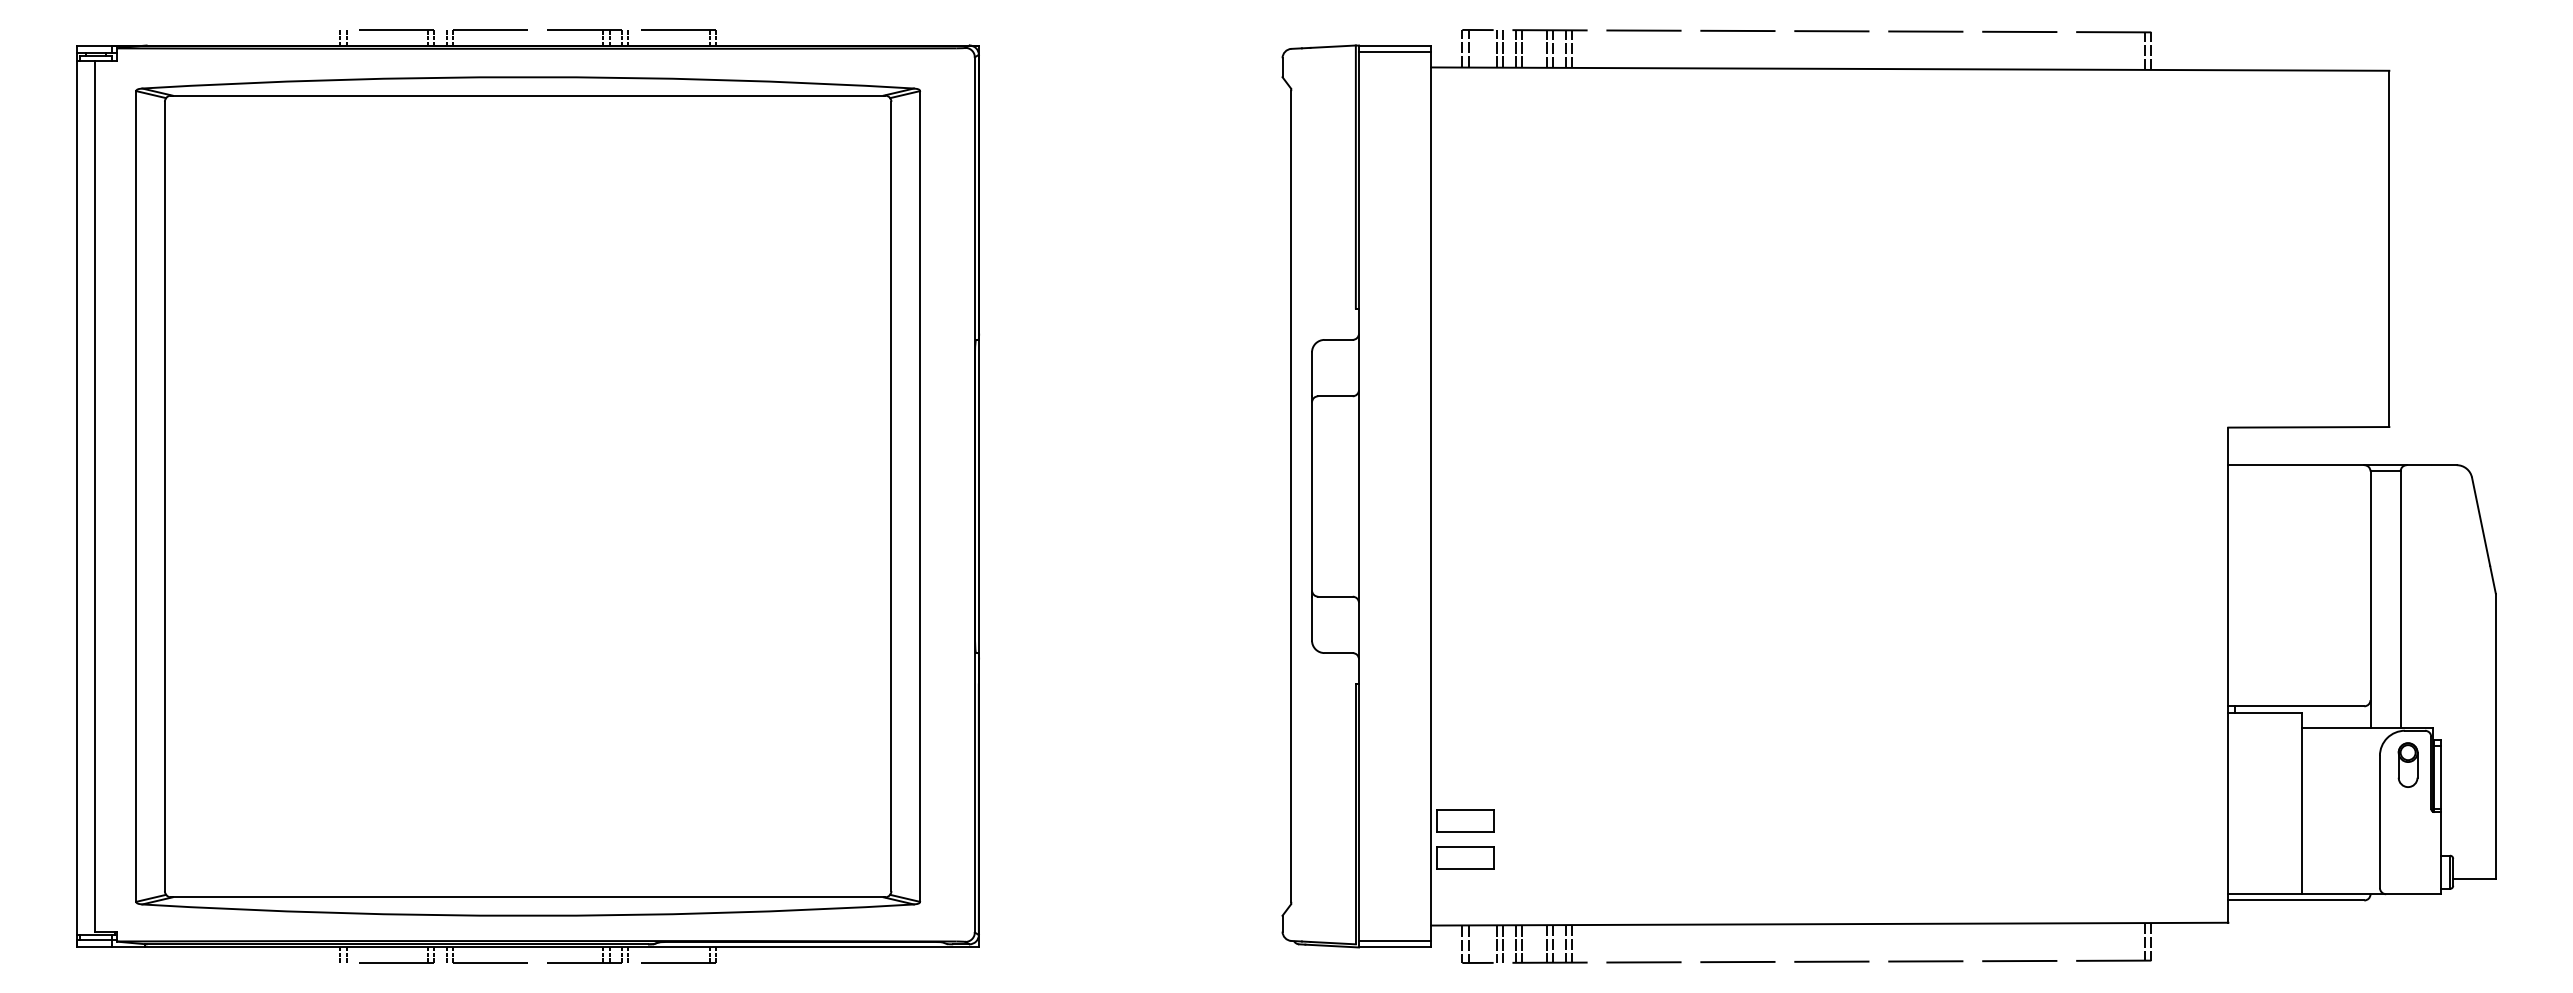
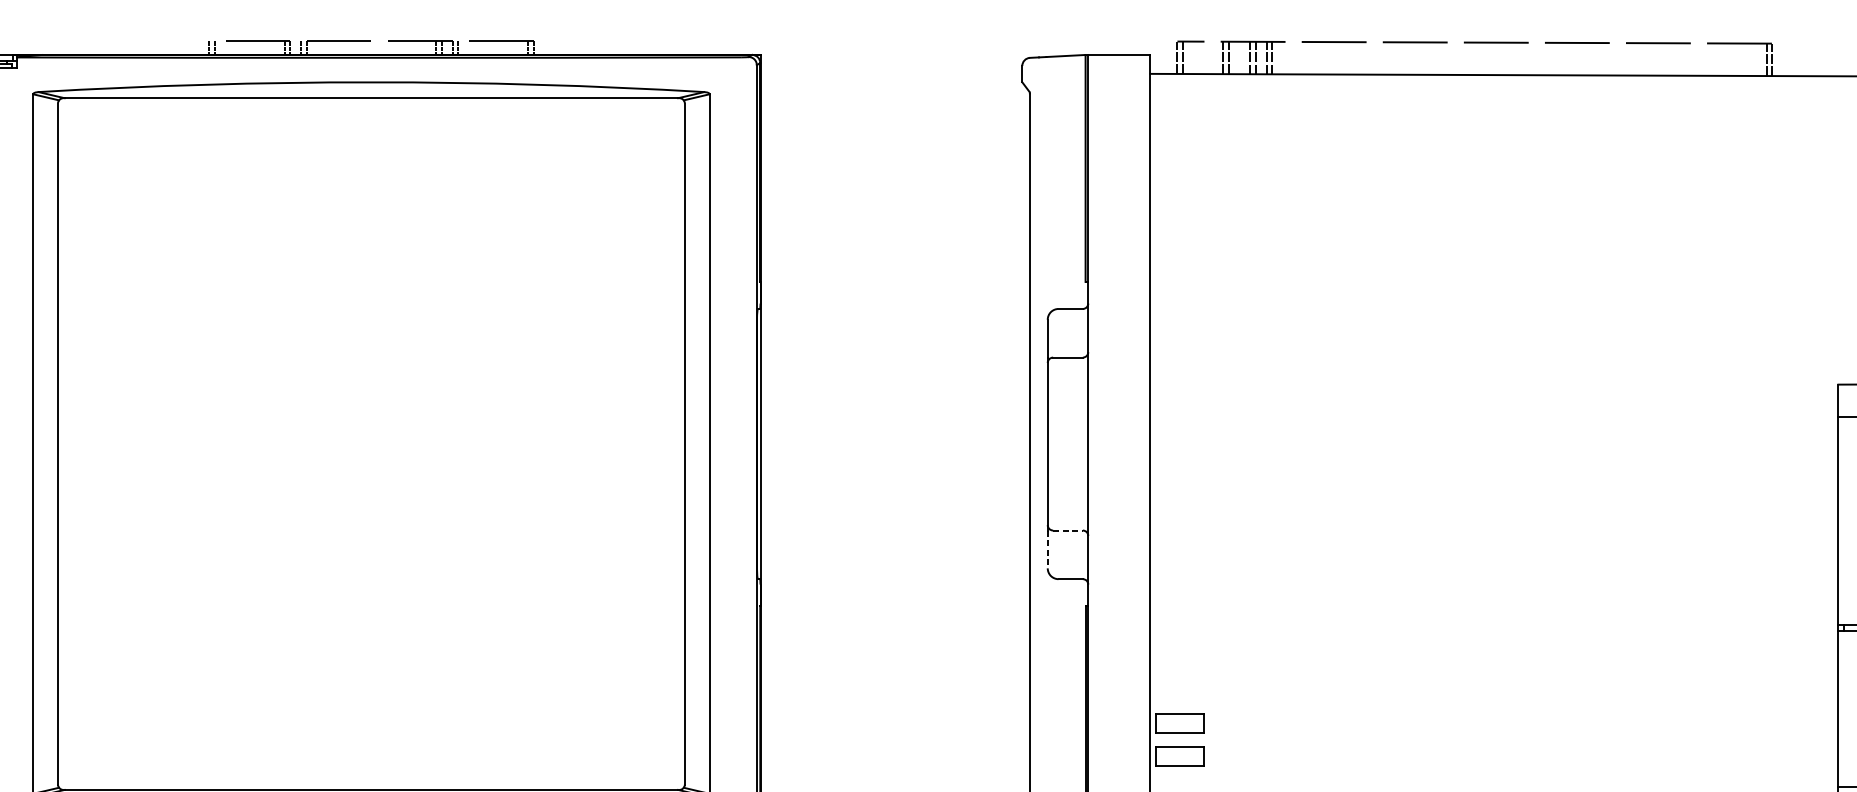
line: (1496, 48) -> (1206, 57), removed
line: (1503, 48) -> (1212, 57), removed
line: (1394, 51) -> (1118, 60), removed
line: (1335, 596) -> (1068, 530), solid -> dashed
line: (1312, 618) -> (1048, 549), solid -> dashed

